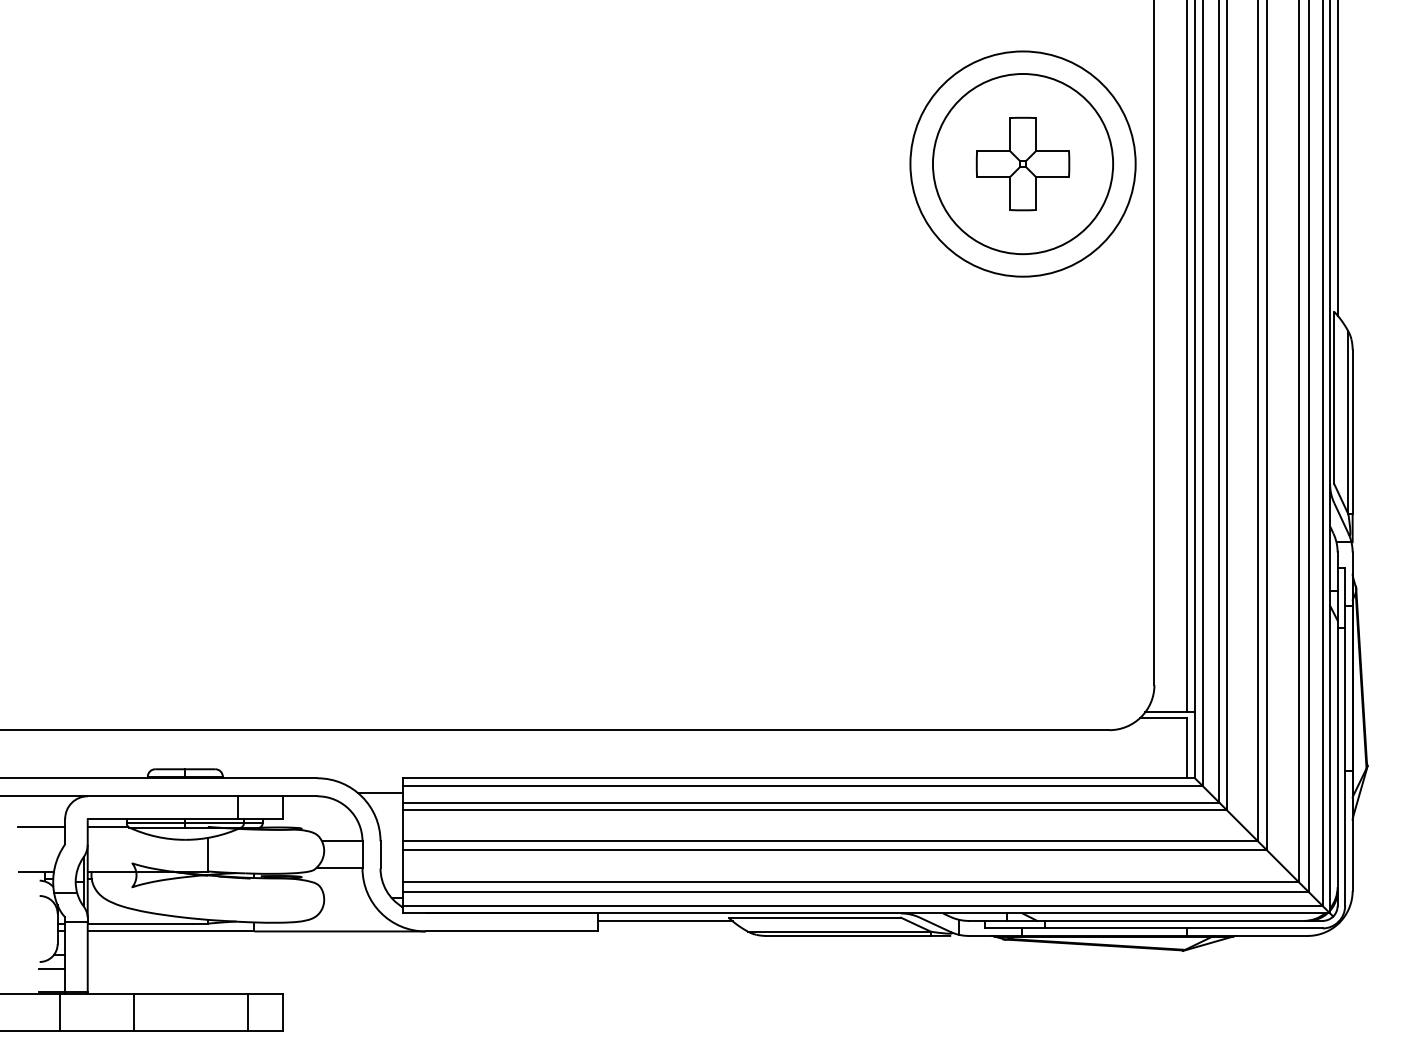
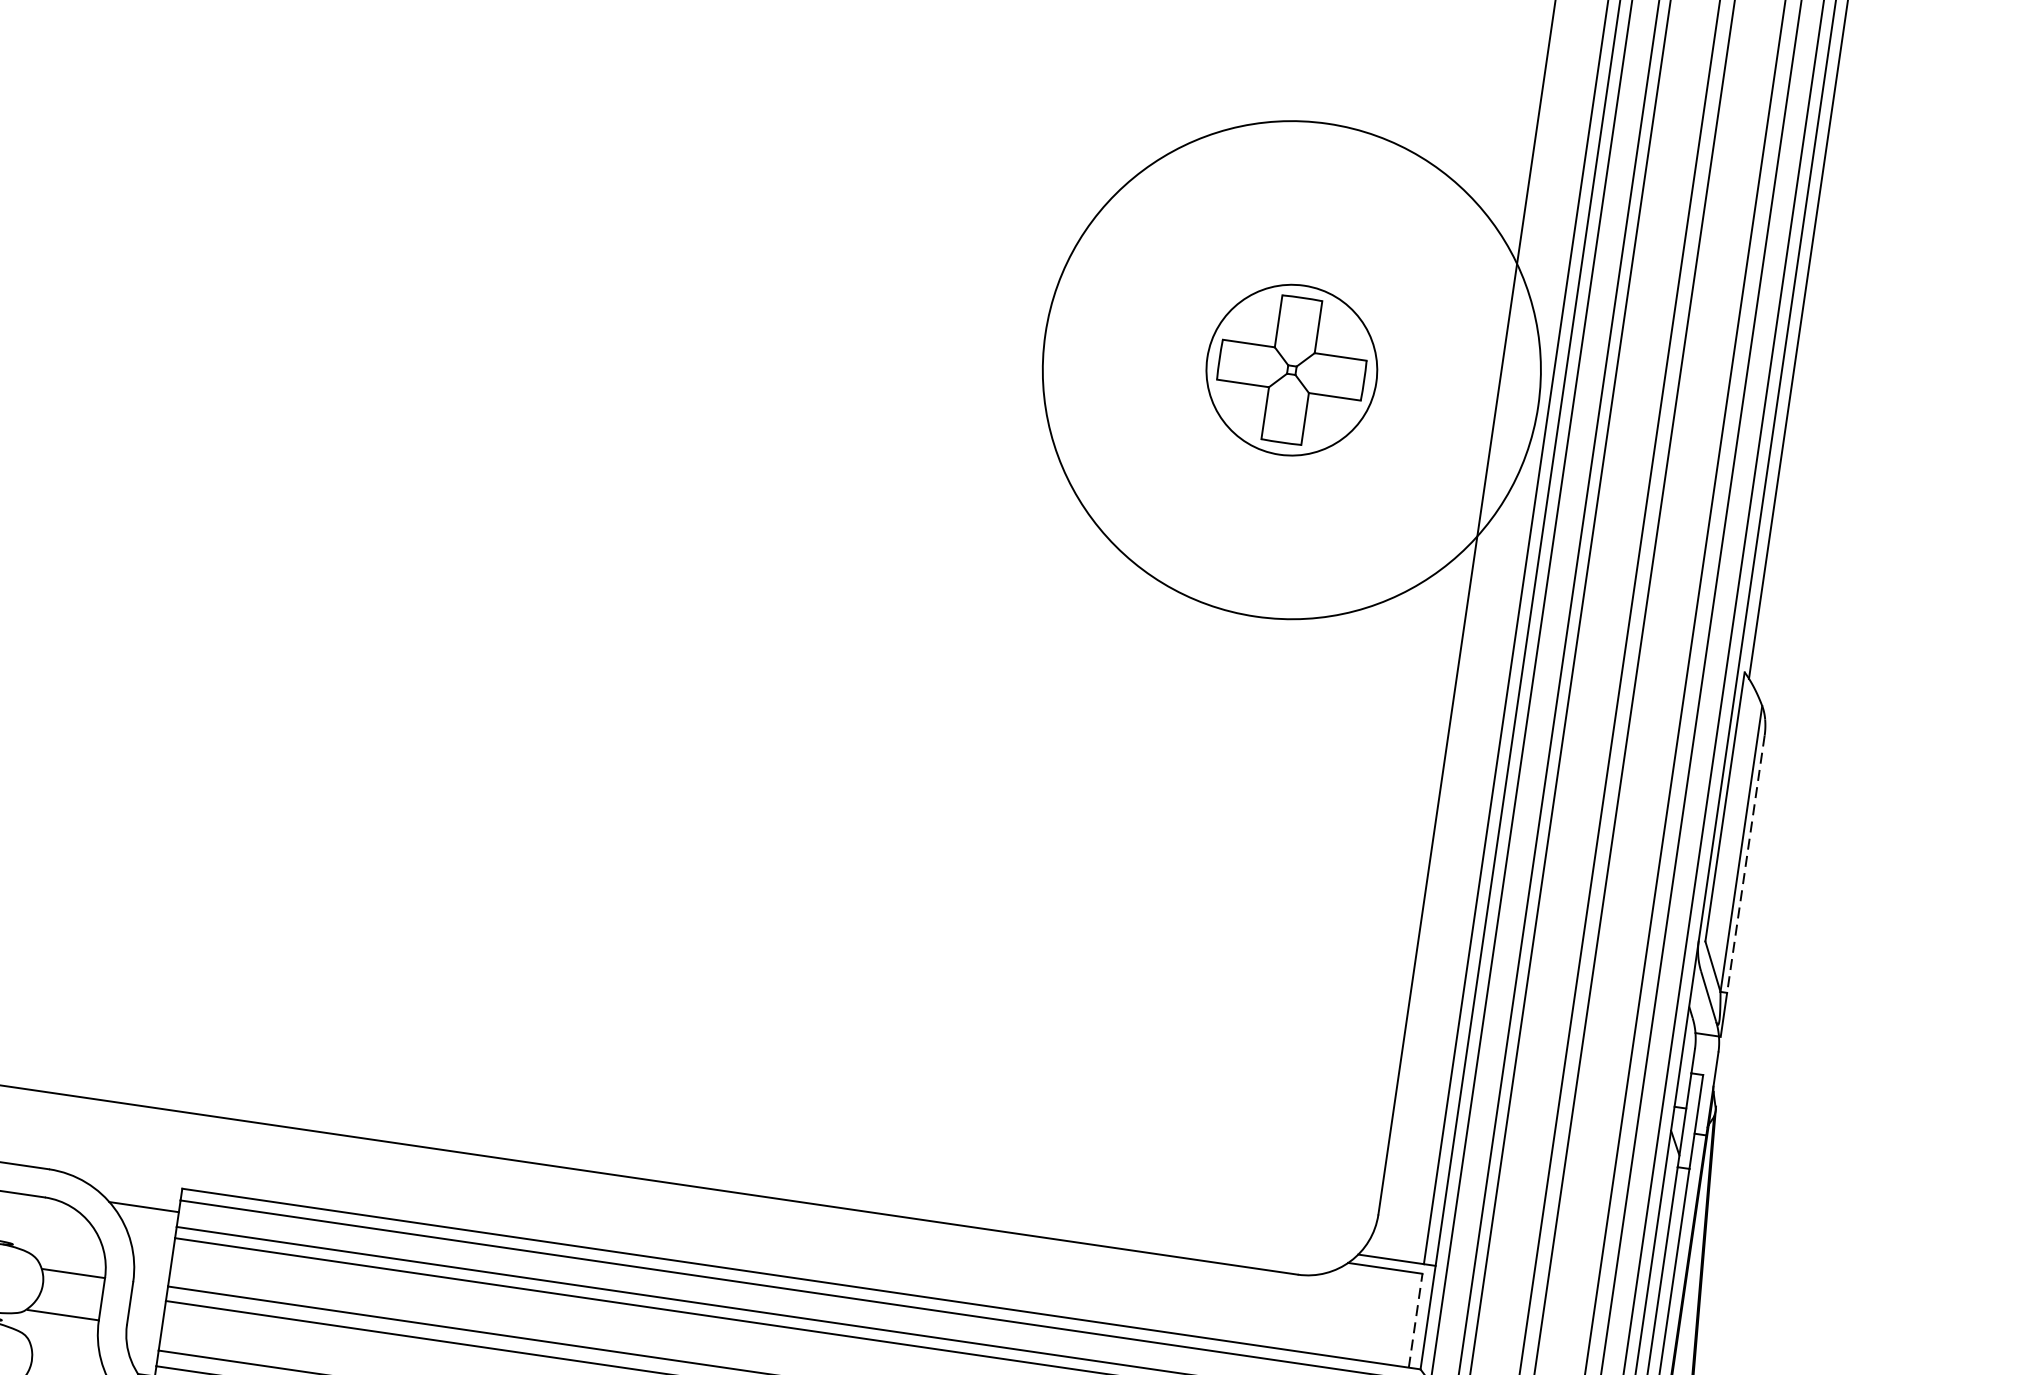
circle: (1022, 163) -> (1291, 369), size x0.6
circle: (1022, 163) -> (1291, 369), size x1.4
line: (1352, 432) -> (1745, 864), solid -> dashed
line: (1187, 747) -> (1415, 1319), solid -> dashed

